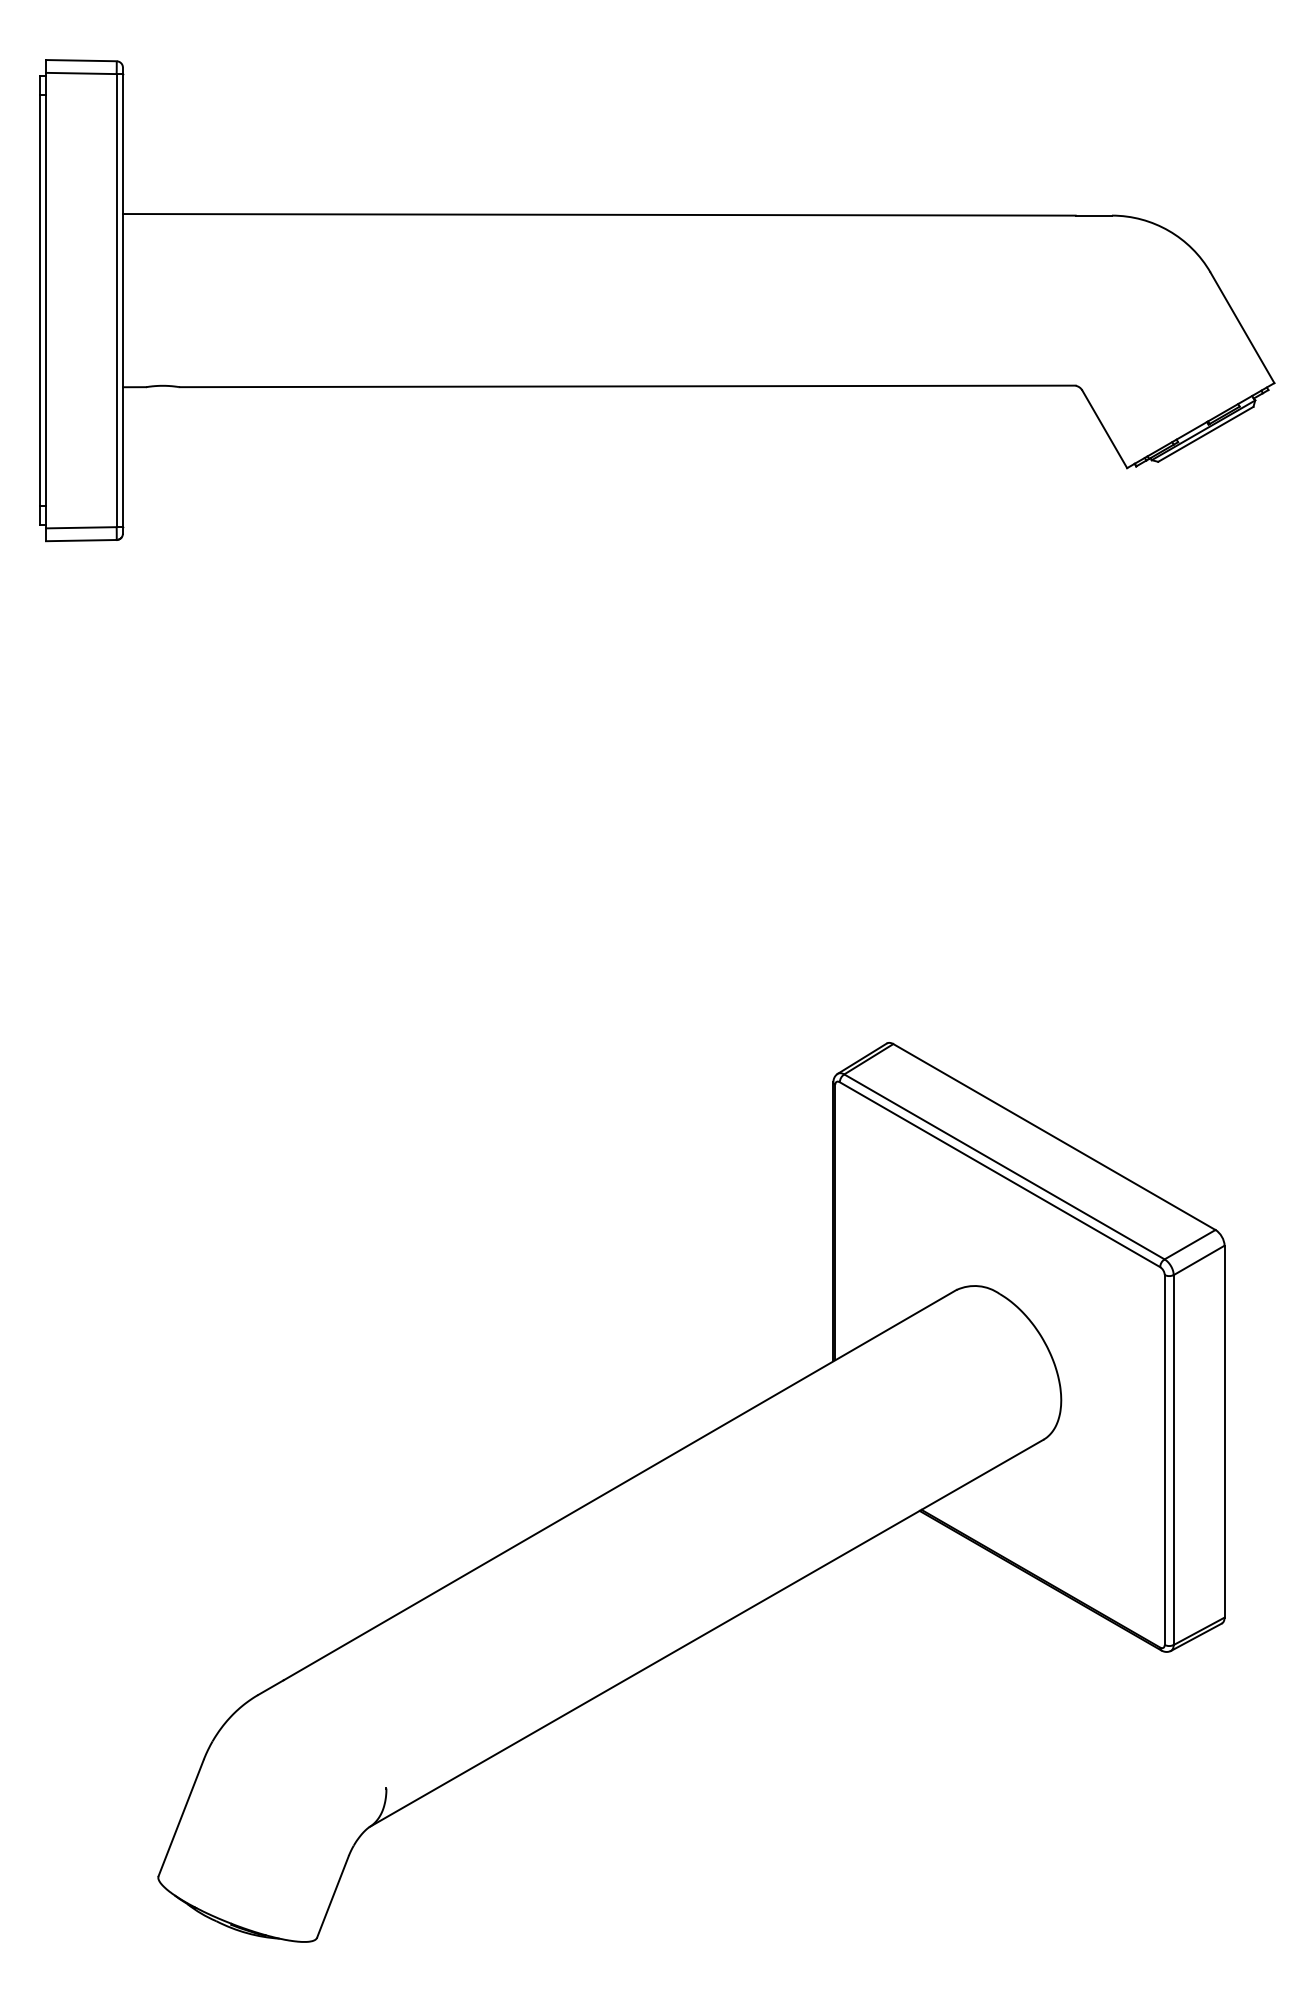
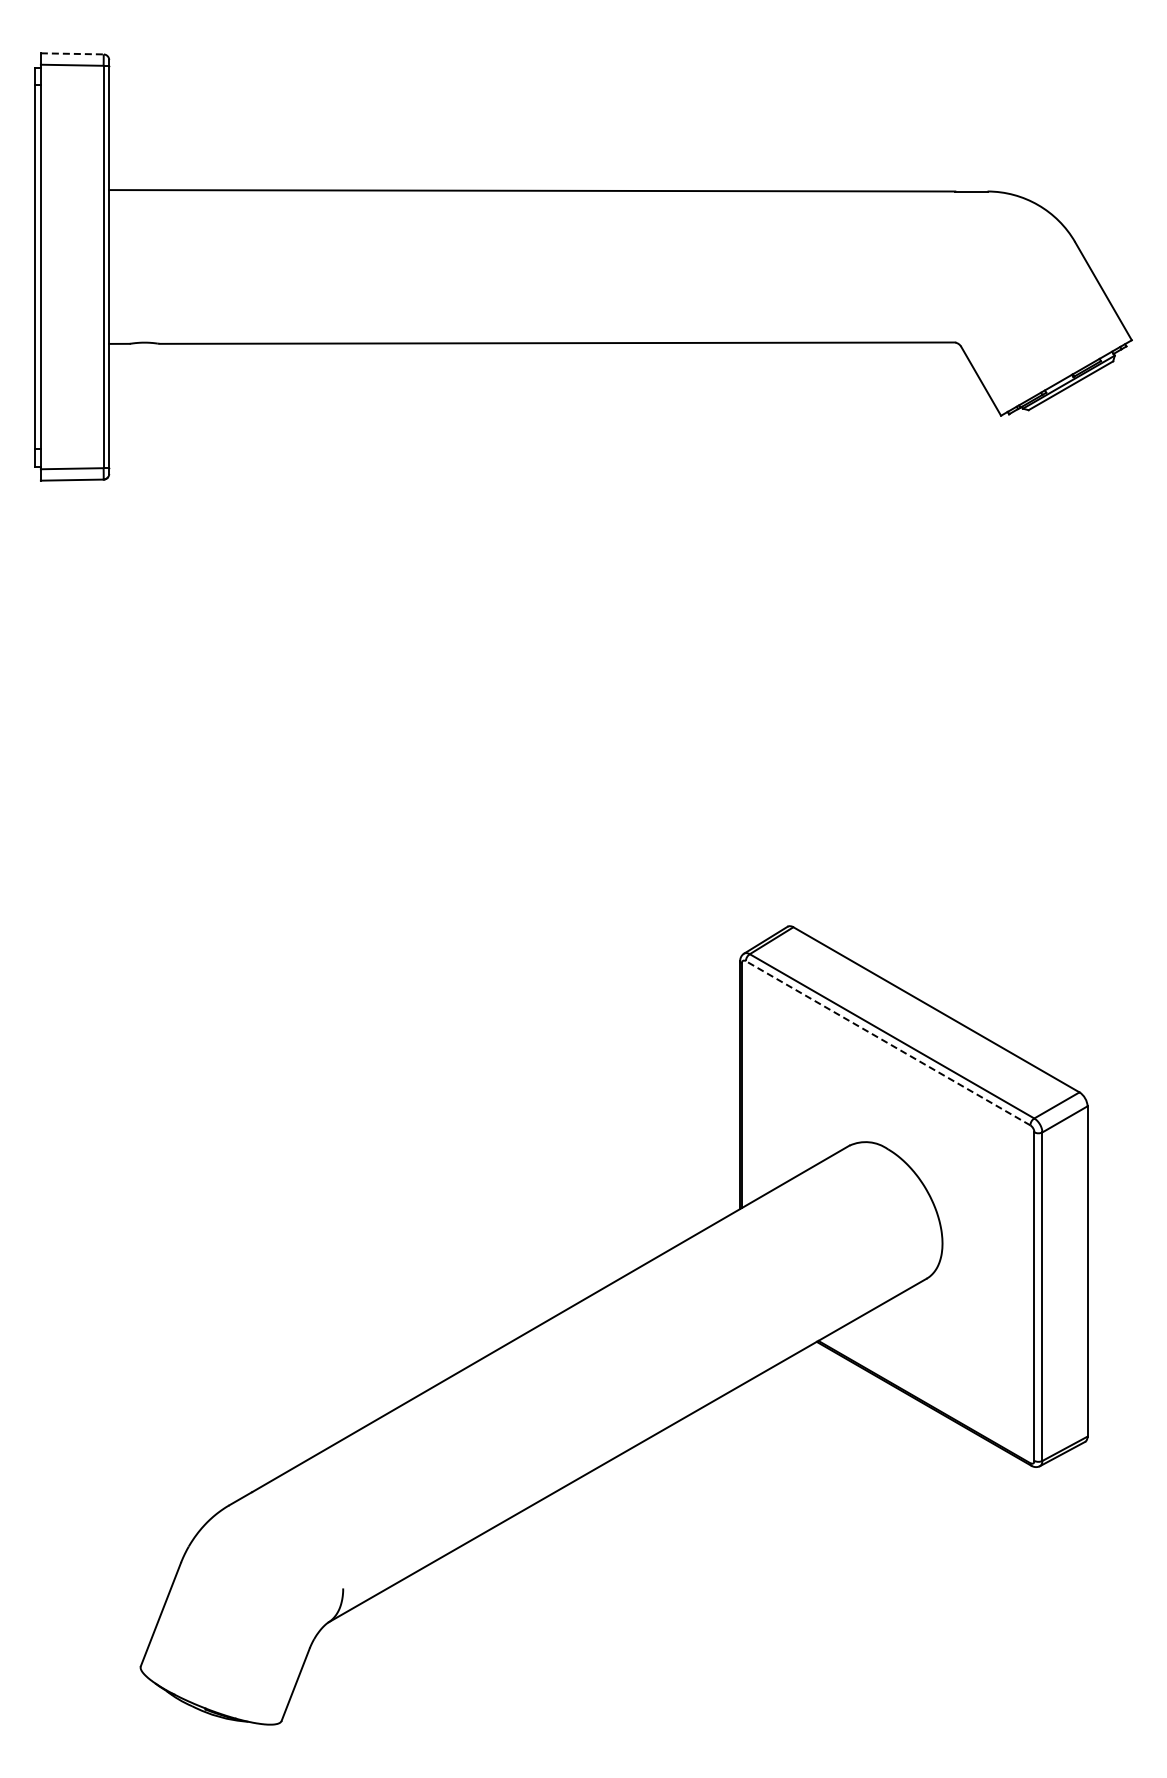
line: (81, 60) -> (72, 53), solid -> dashed
line: (999, 1174) -> (887, 1043), solid -> dashed

